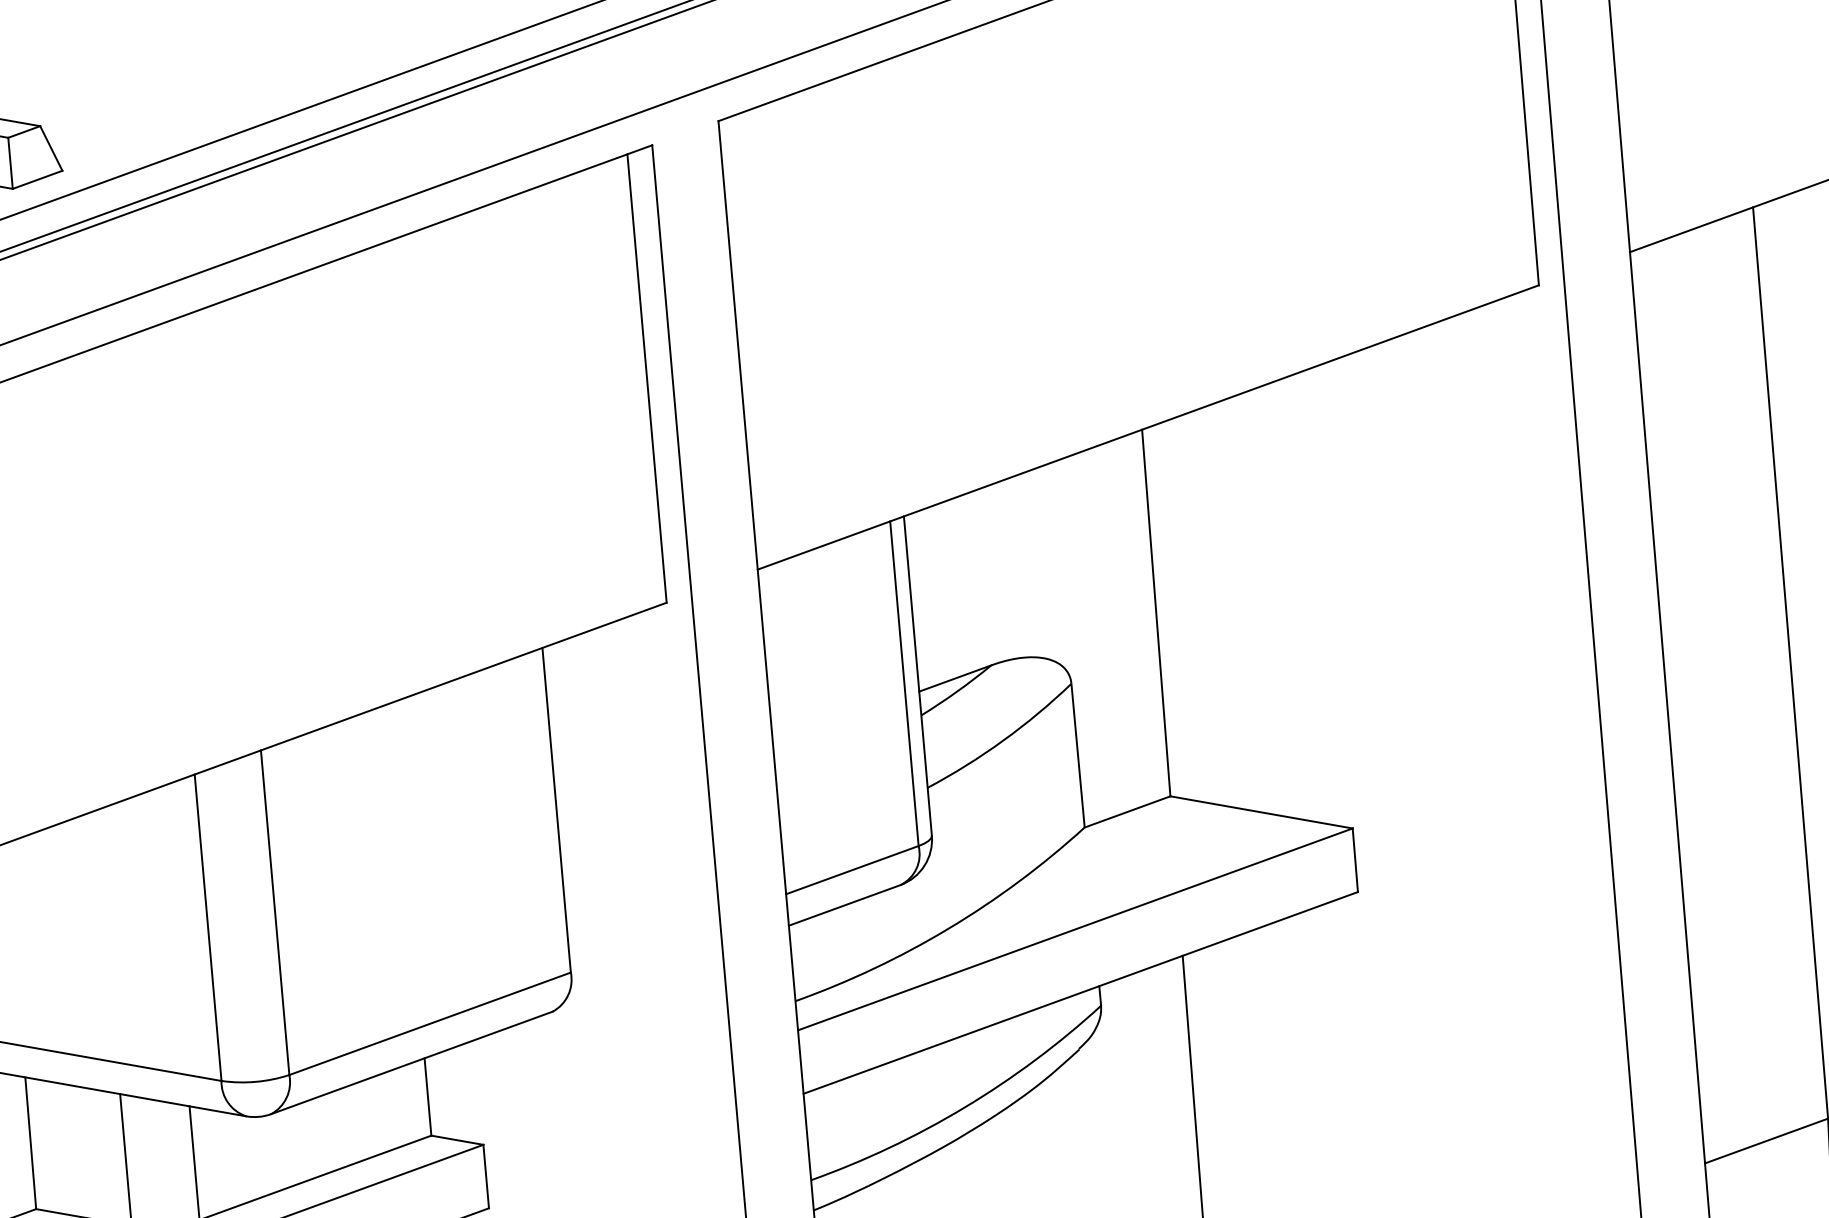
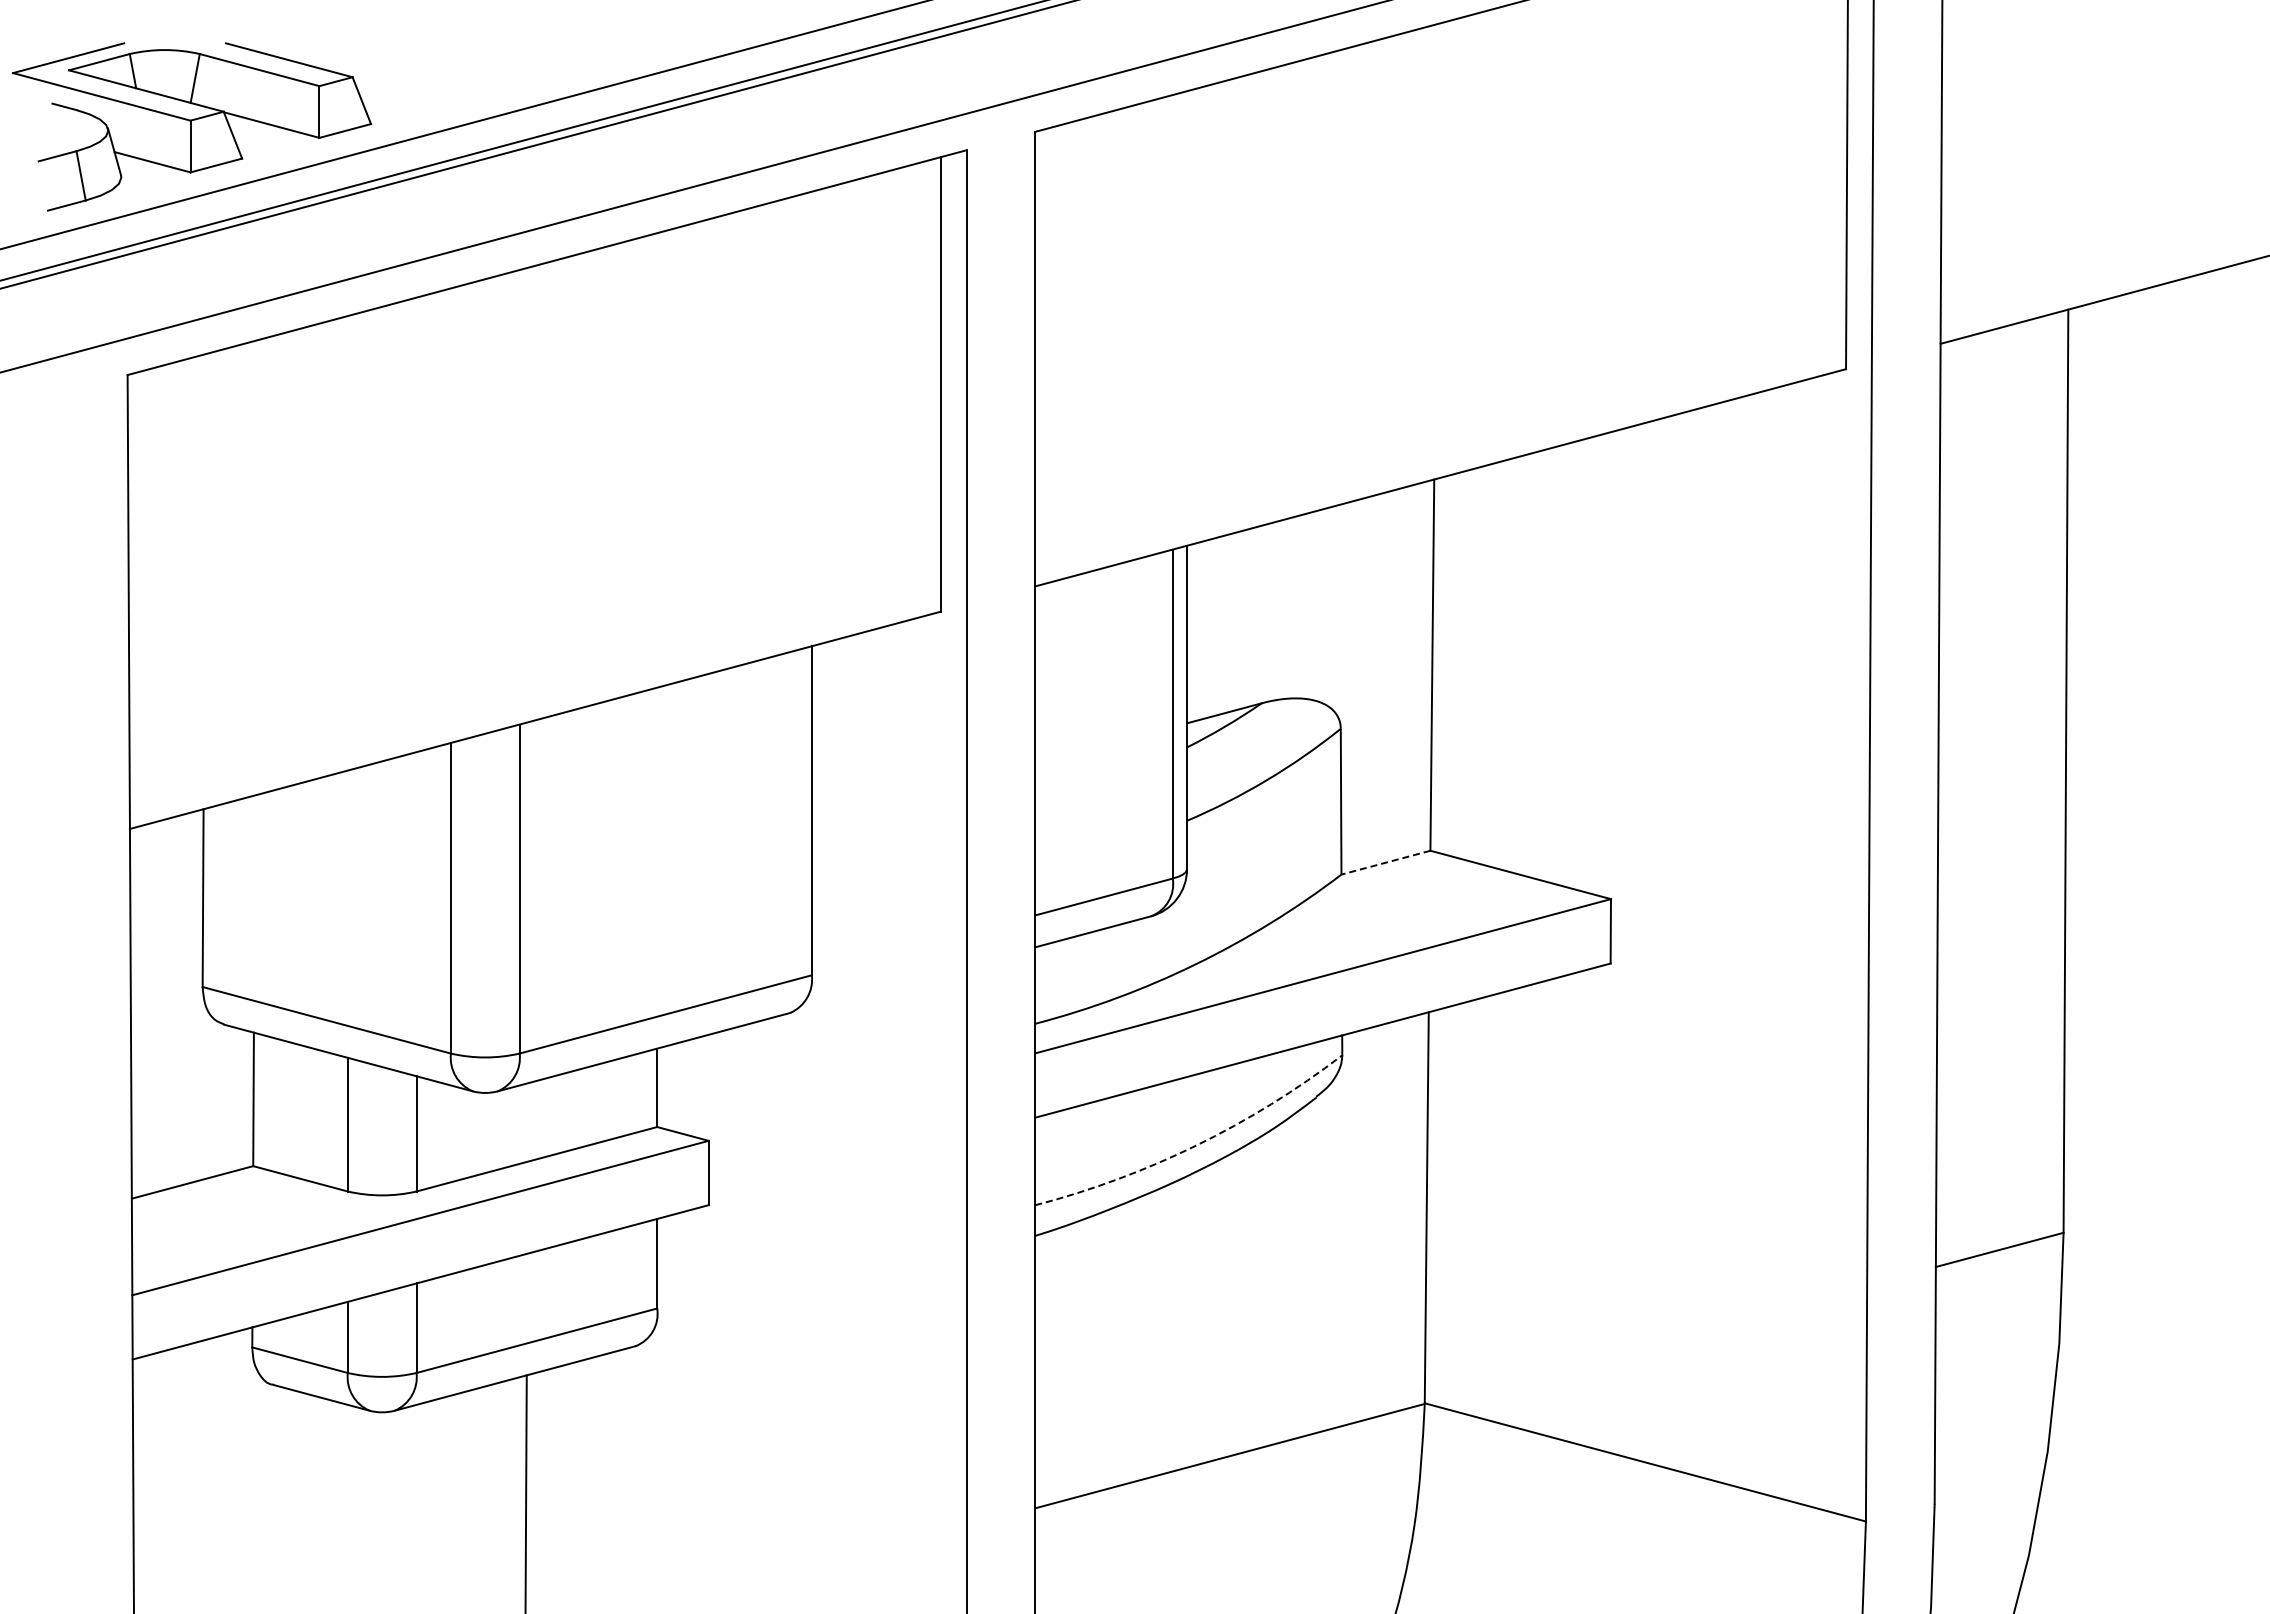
line: (1127, 811) -> (1385, 862), solid -> dashed
arc: (965, 1107) -> (1196, 1145), solid -> dashed

